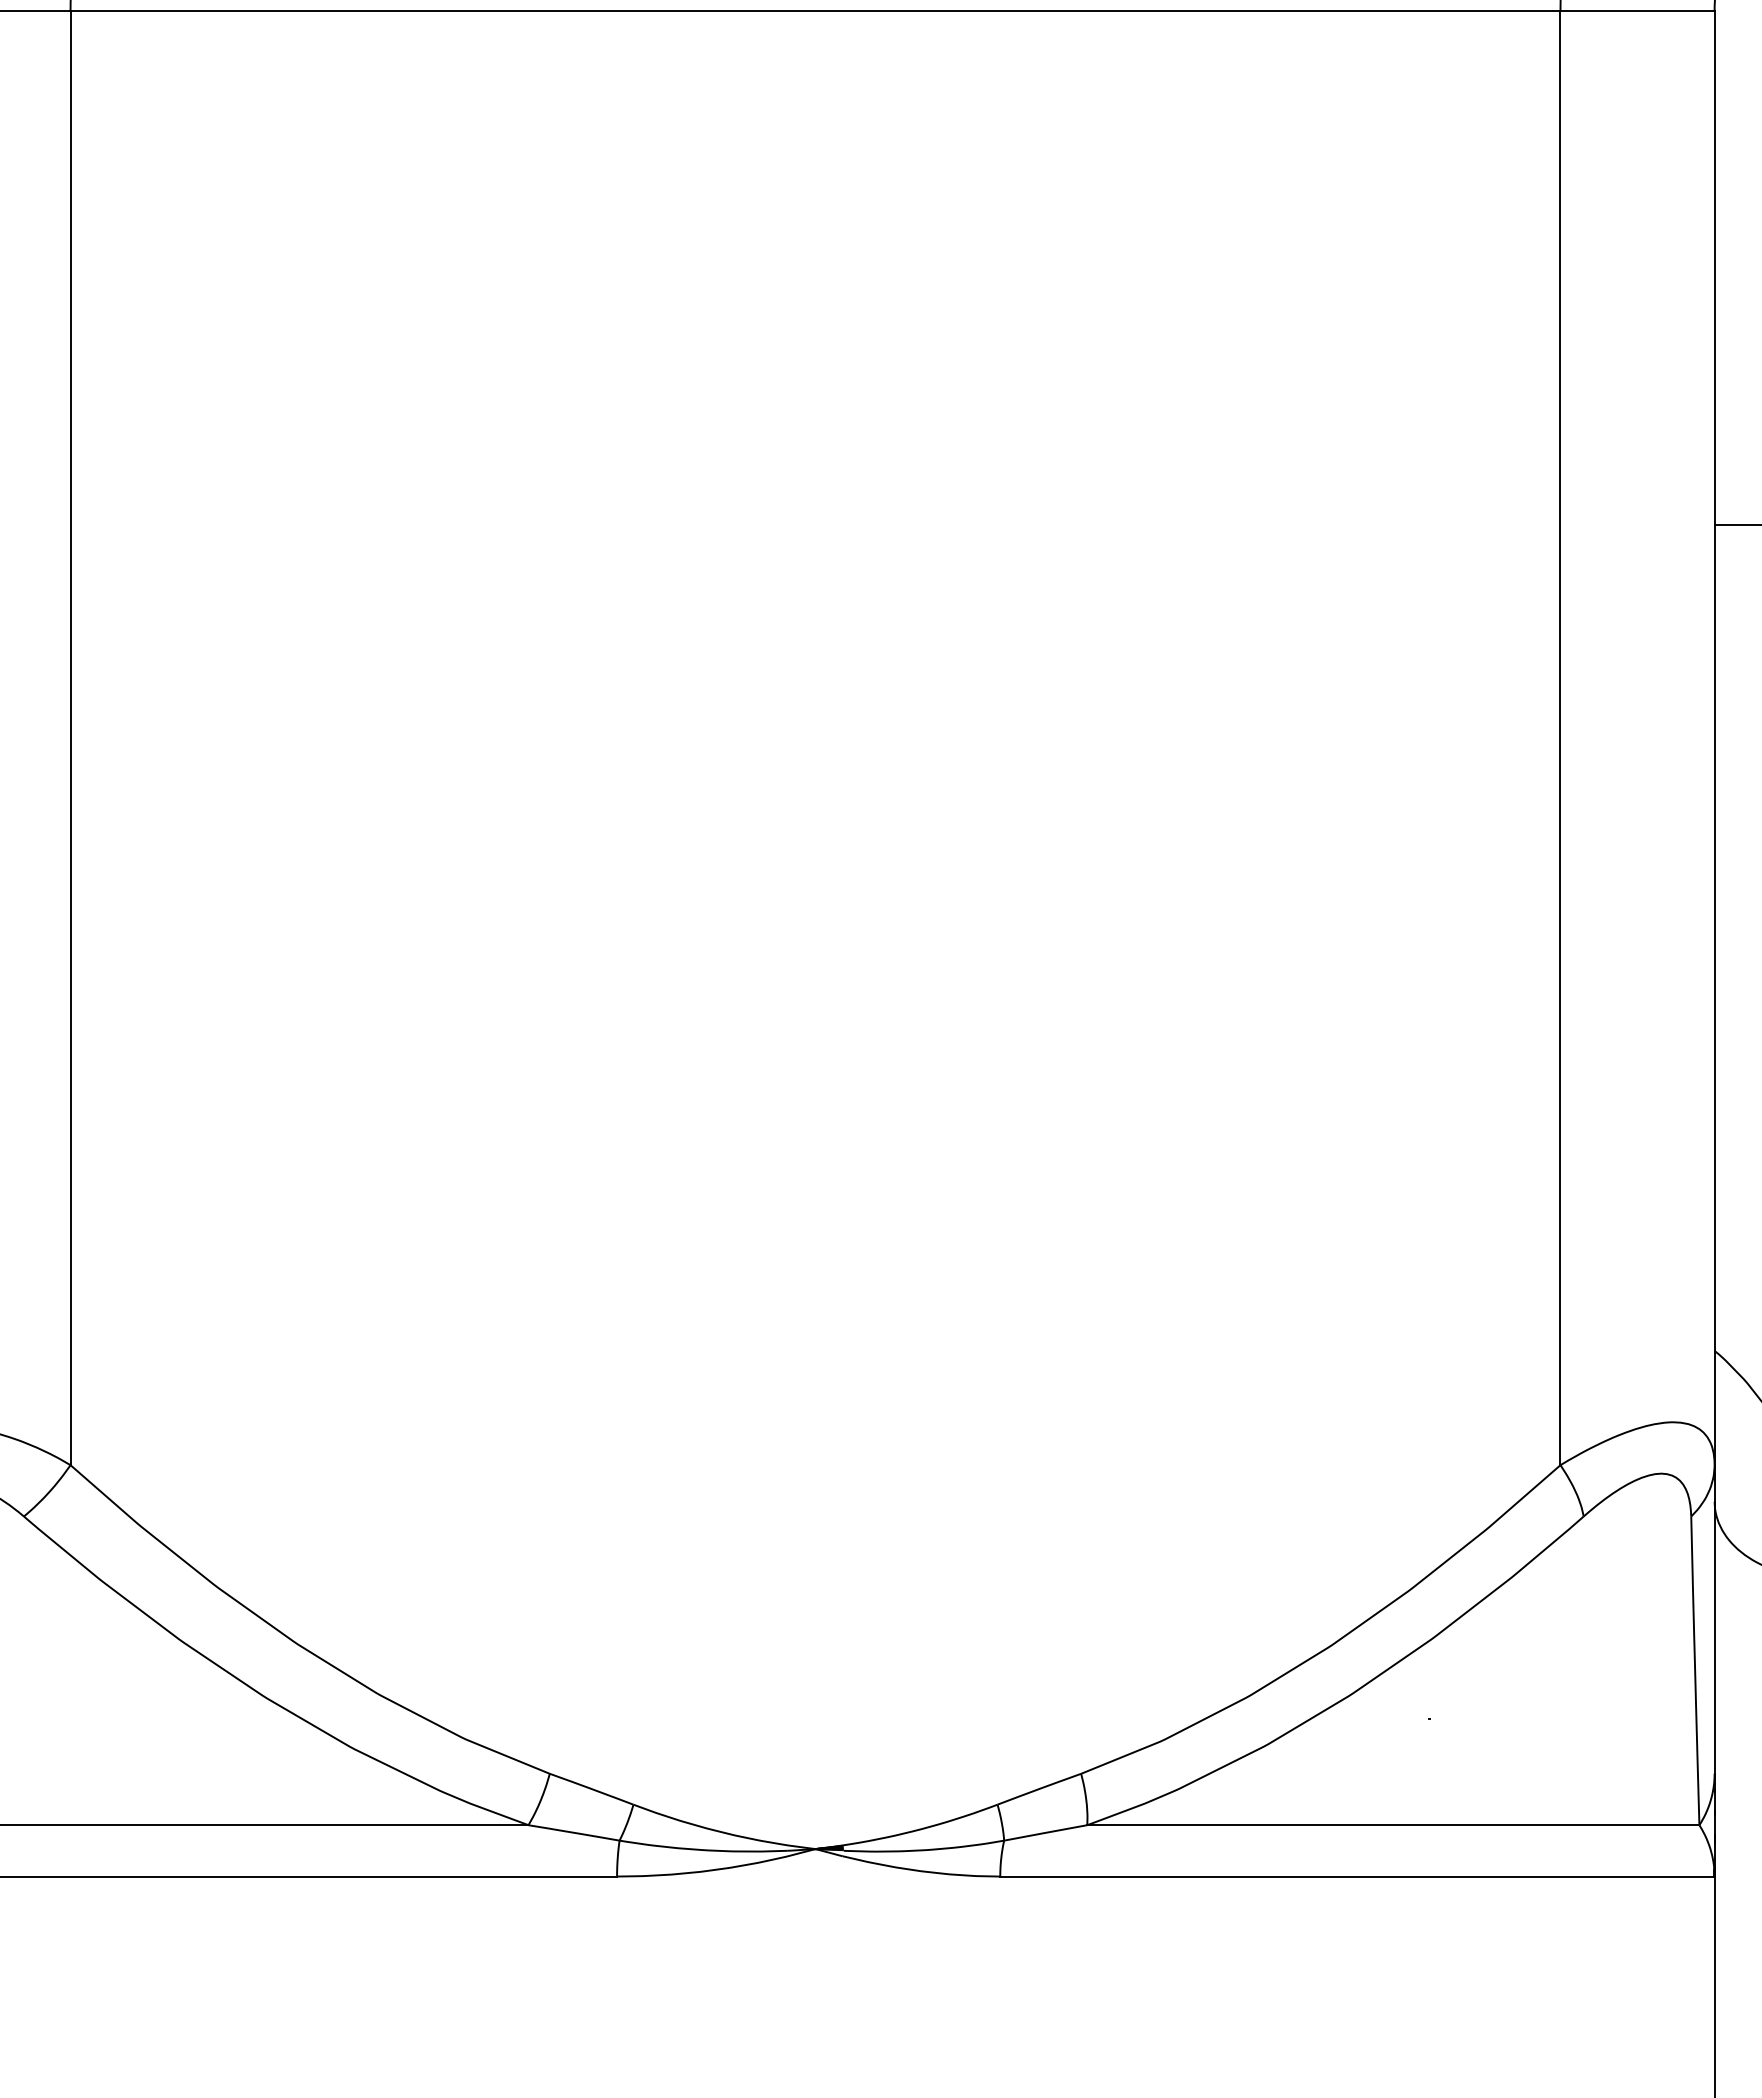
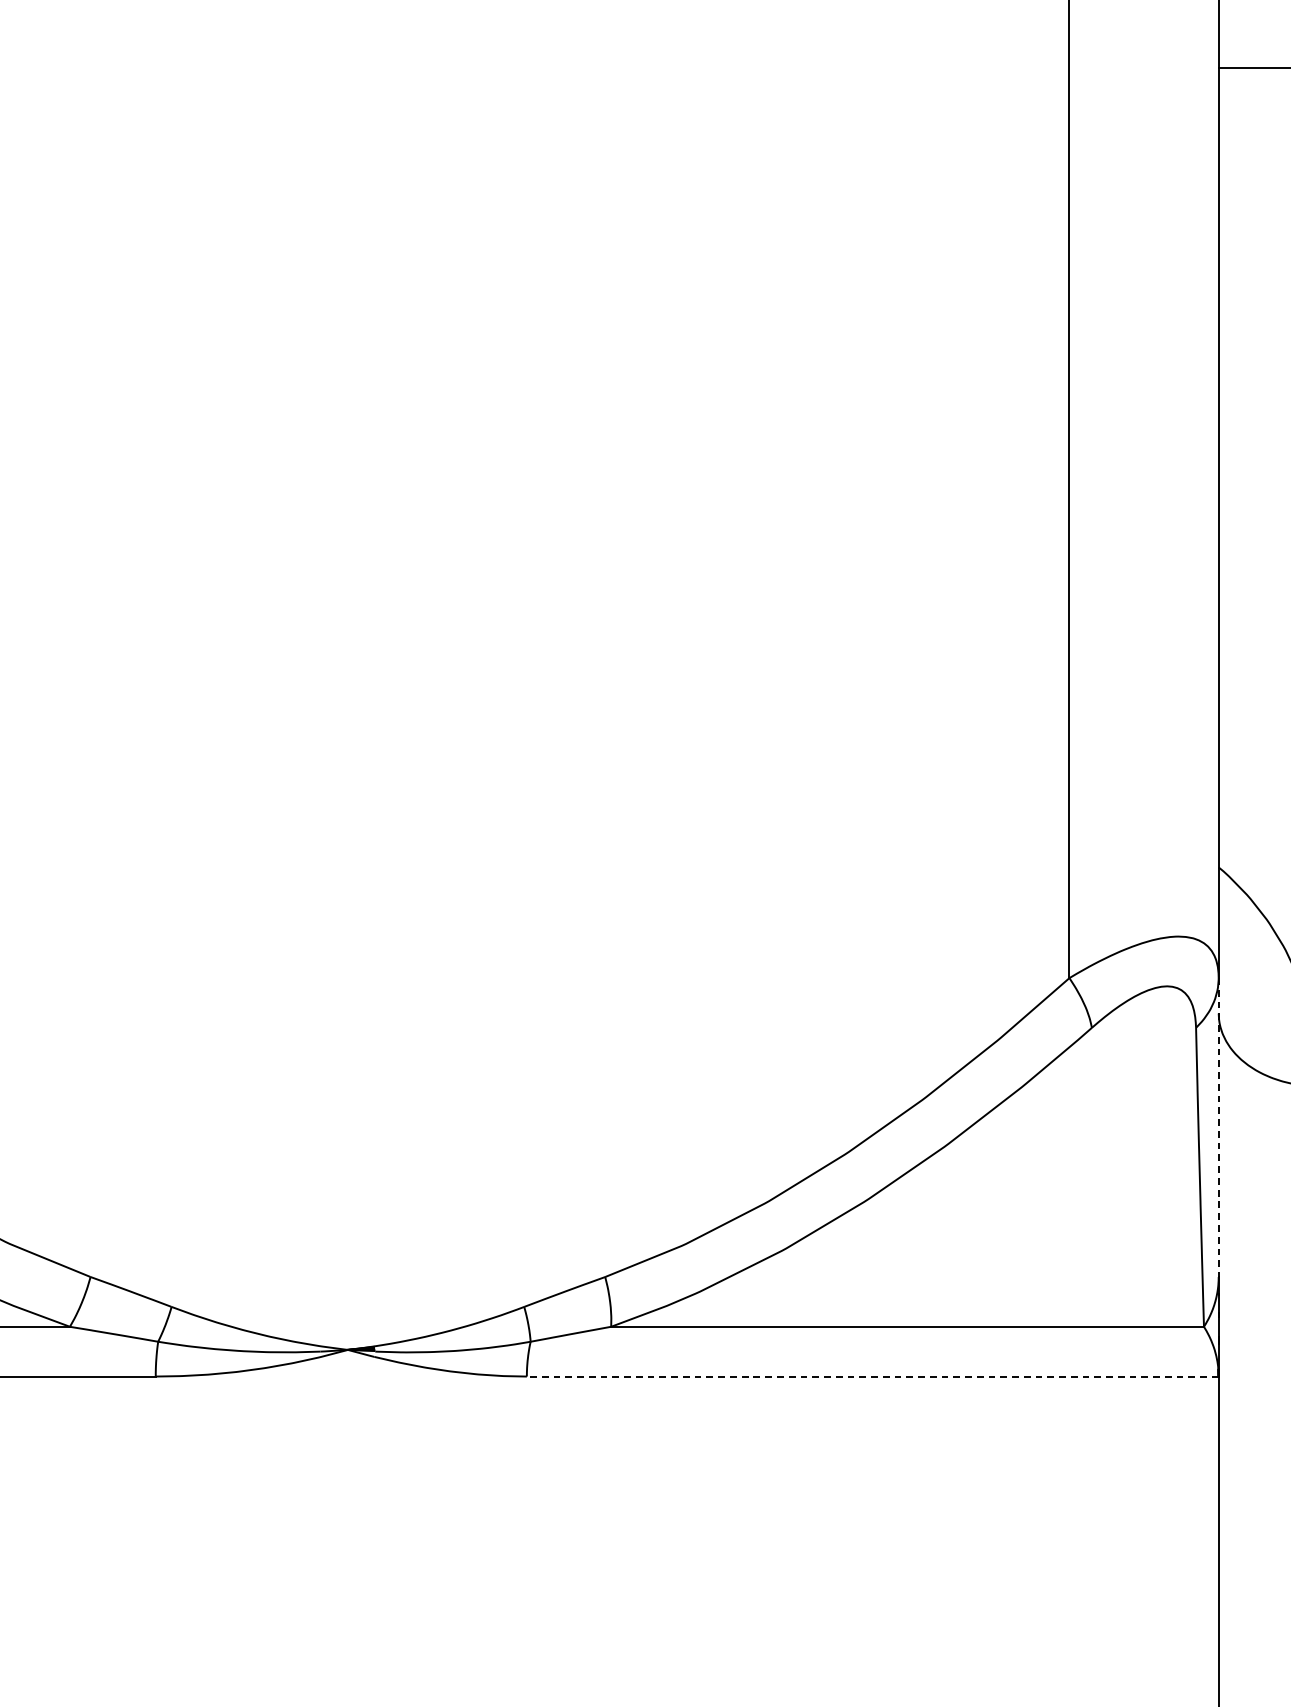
line: (1714, 1619) -> (1218, 1127), solid -> dashed
line: (1356, 1876) -> (871, 1376), solid -> dashed

